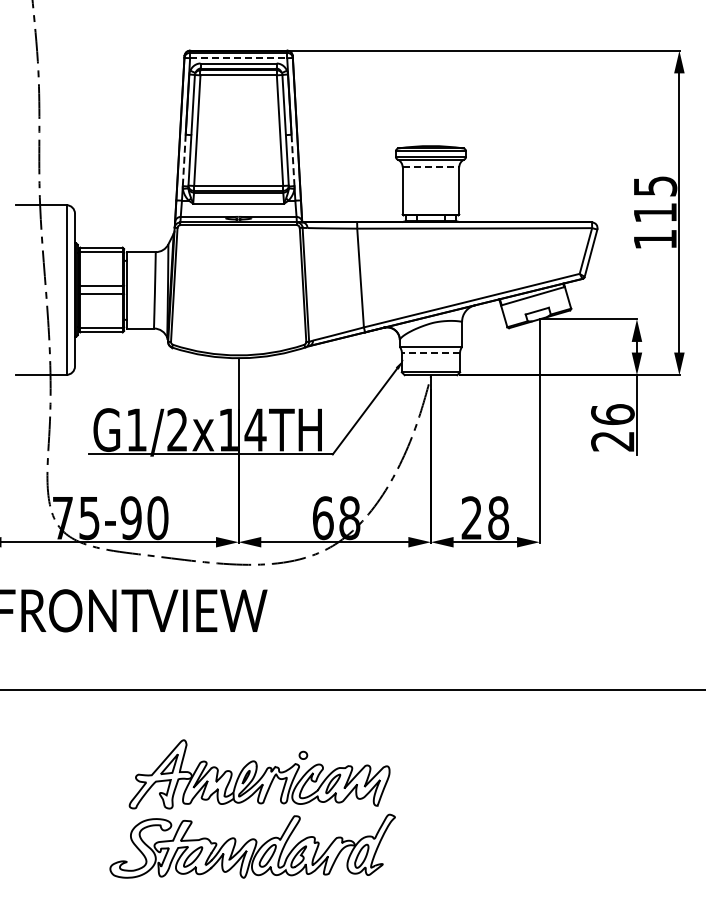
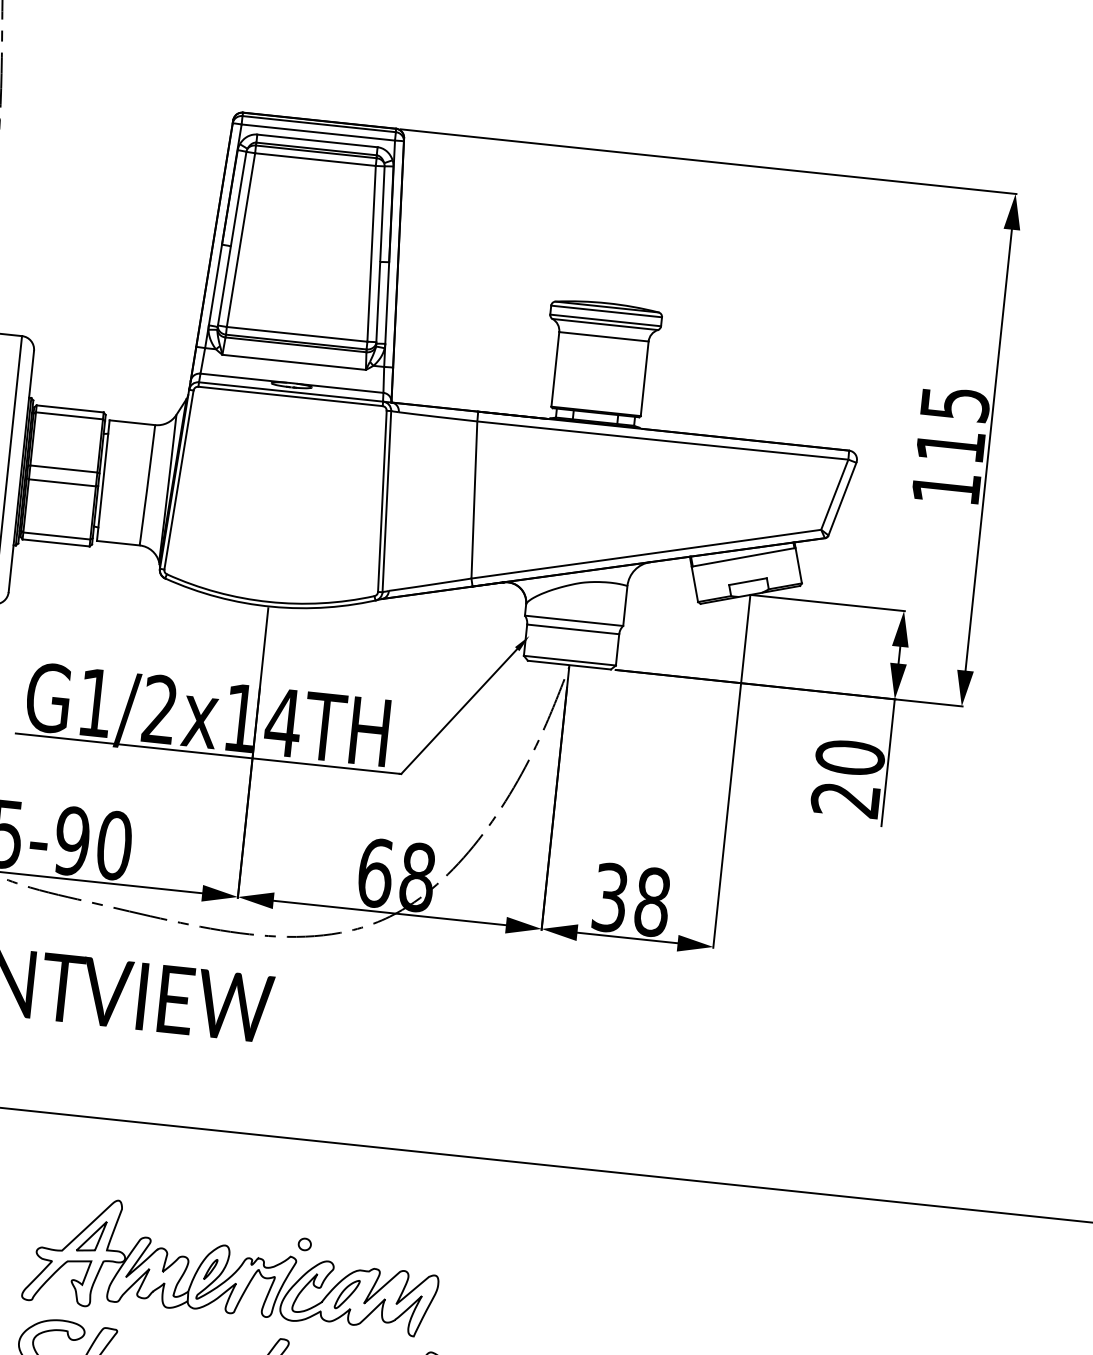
line: (238, 58) -> (318, 132), dashed -> solid
line: (184, 160) -> (215, 285), dashed -> solid
line: (293, 160) -> (387, 303), dashed -> solid
line: (431, 167) -> (604, 337), dashed -> solid
line: (430, 352) -> (572, 629), dashed -> solid
text: (612, 414) -> (849, 757), 26 -> 20
text: (471, 518) -> (609, 898), 28 -> 38

